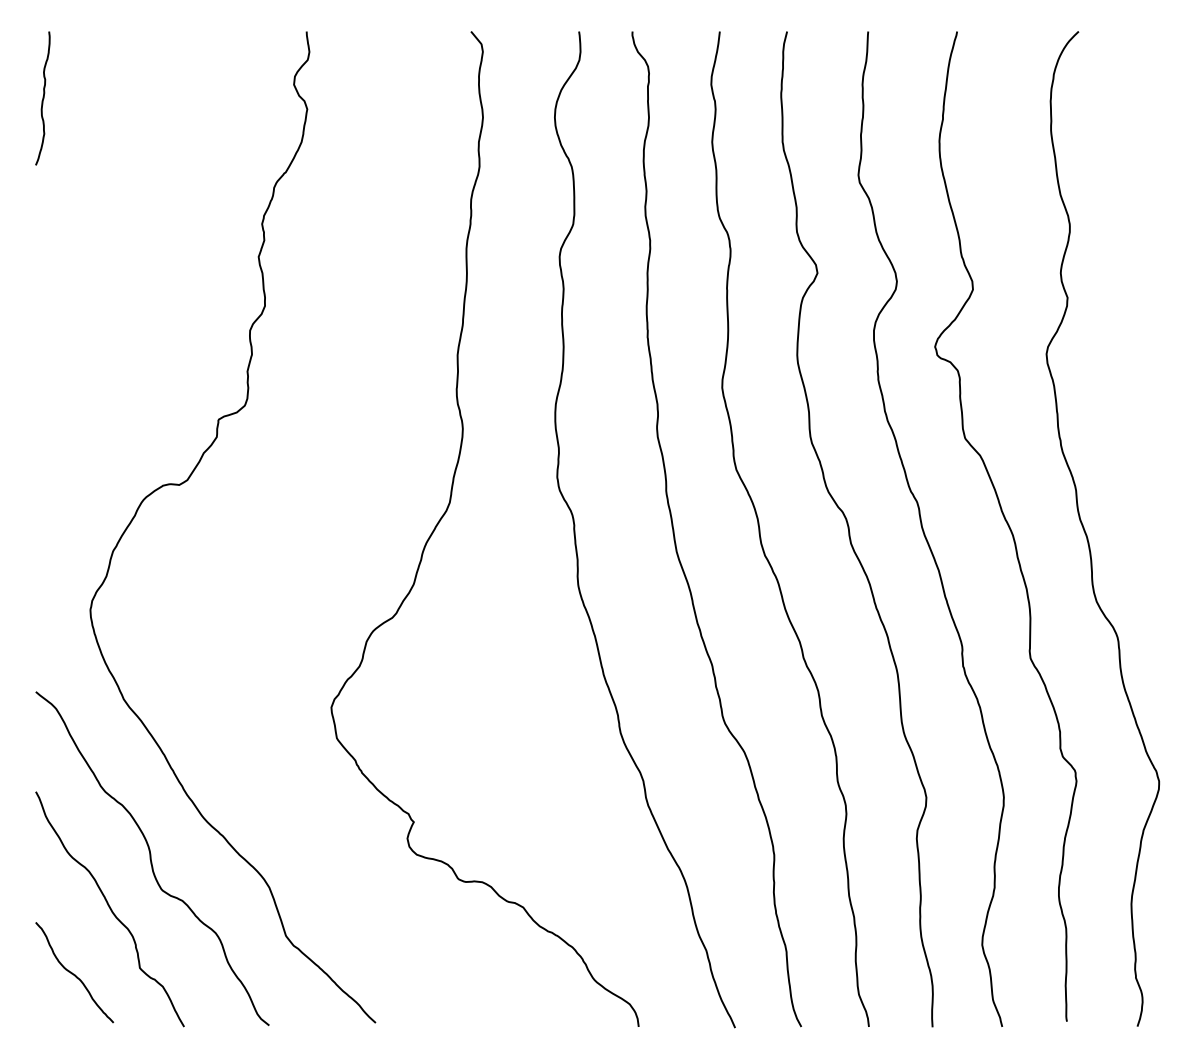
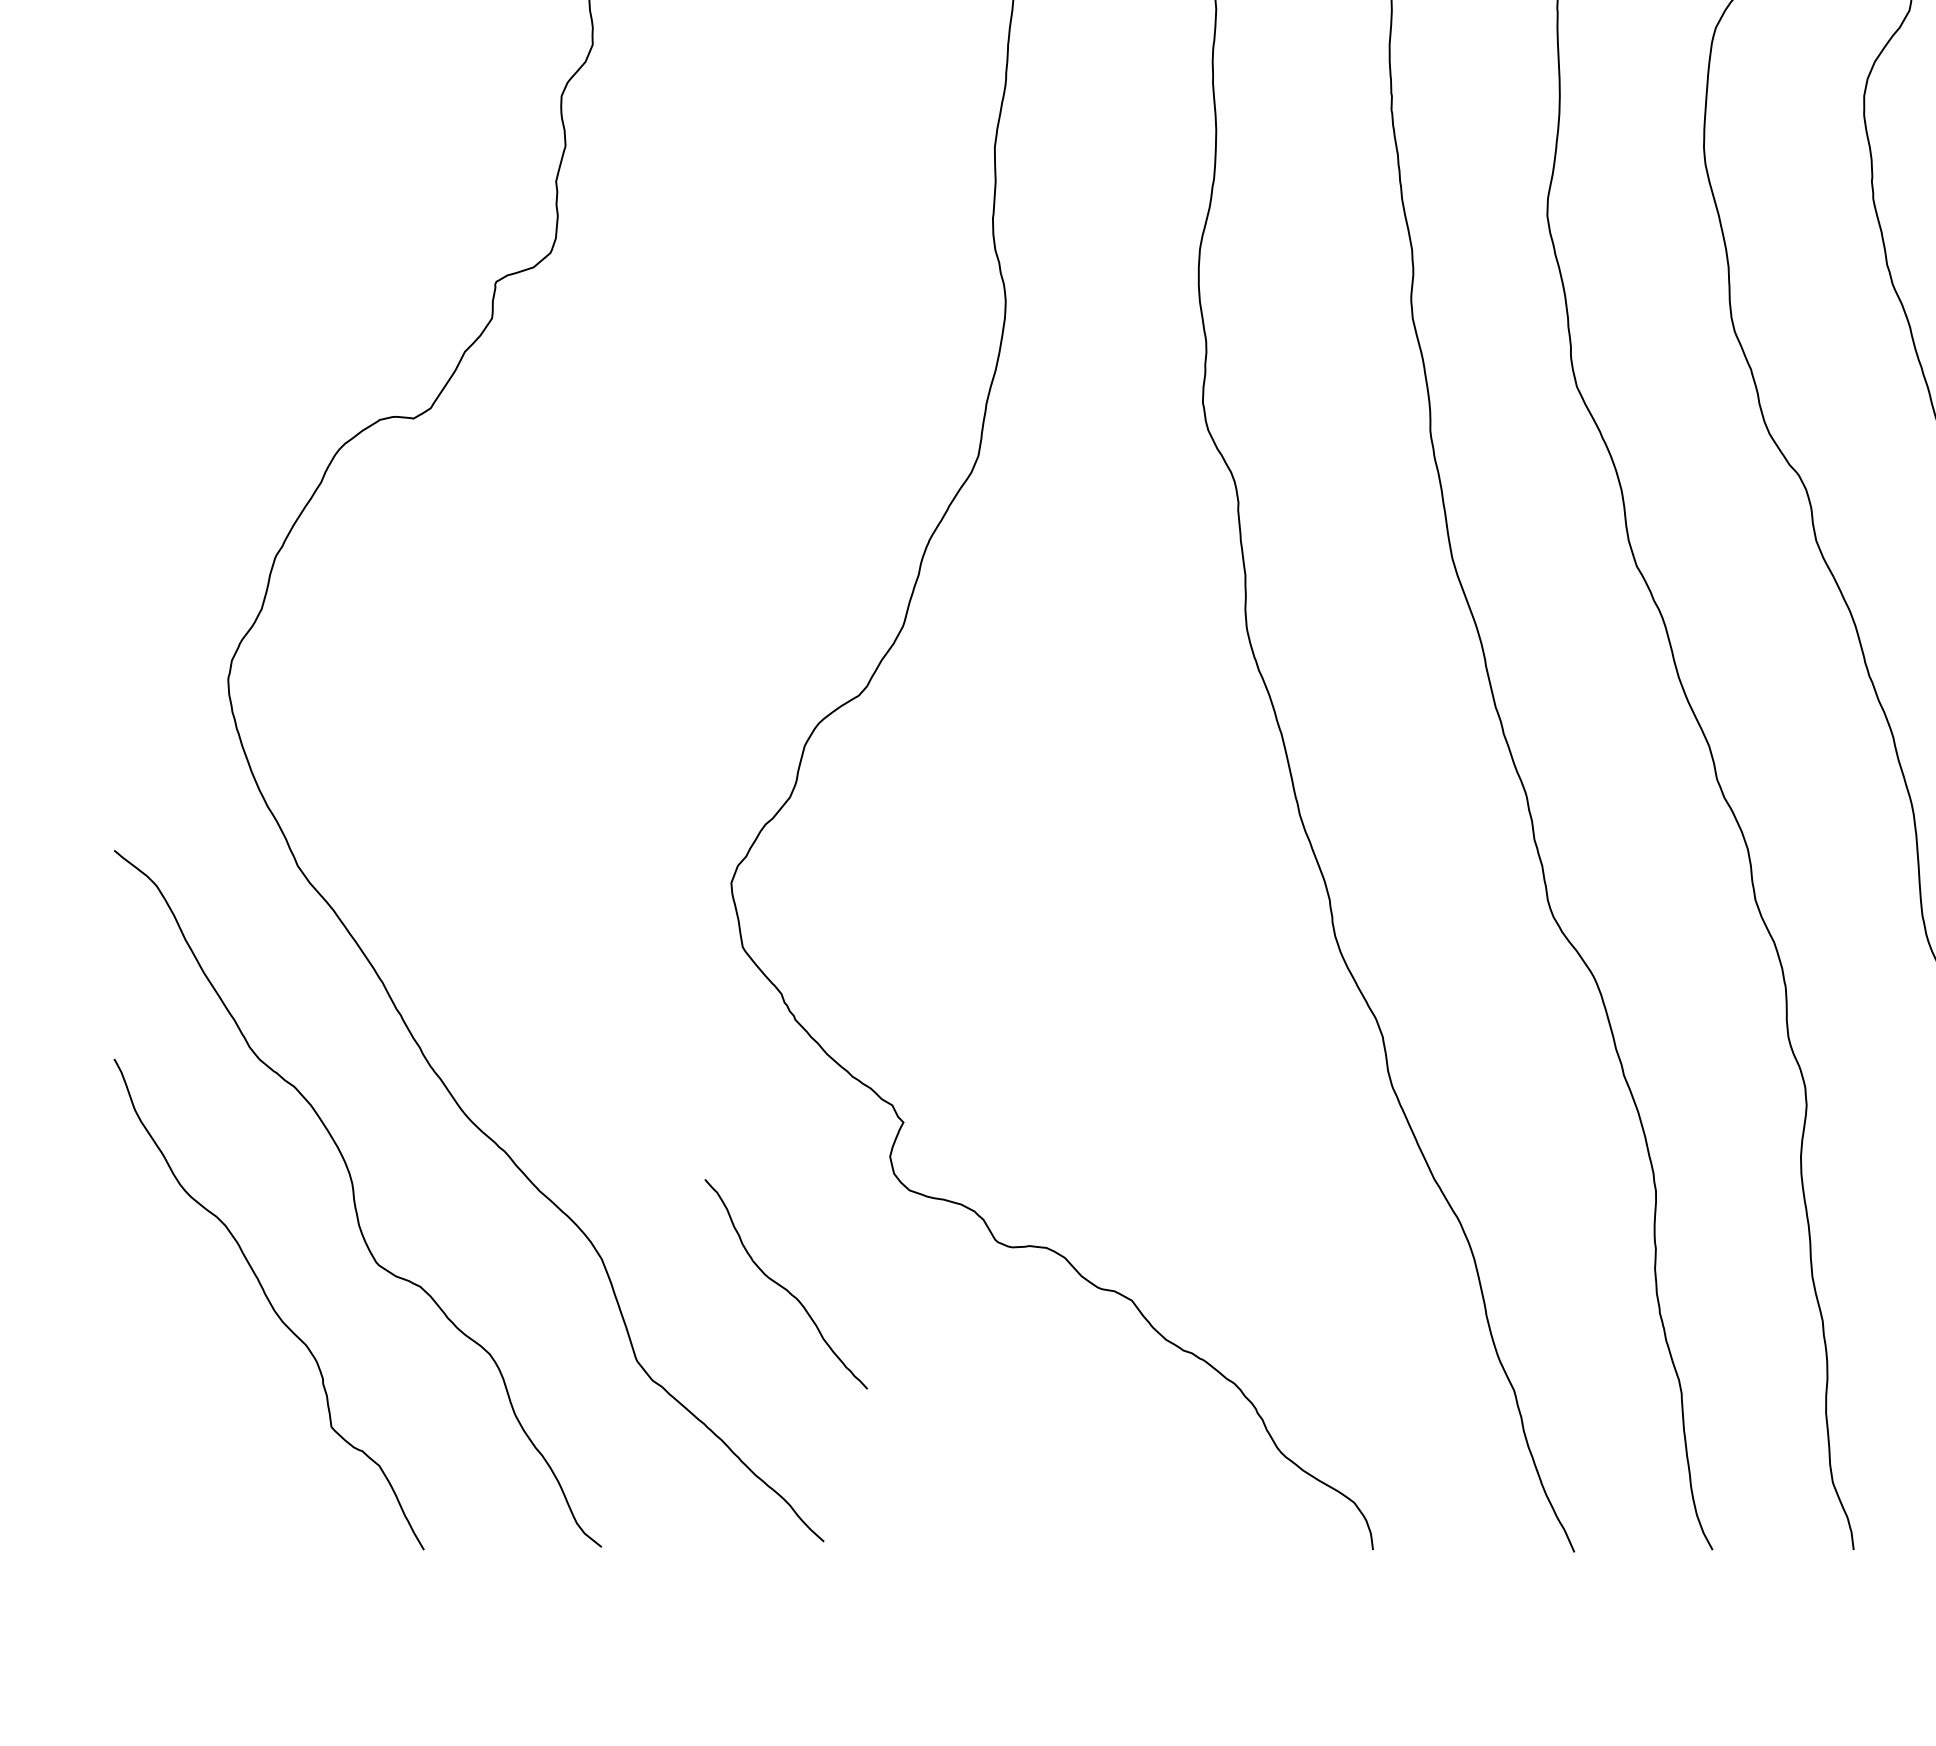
curve: (73, 973) -> (783, 1286), moved

